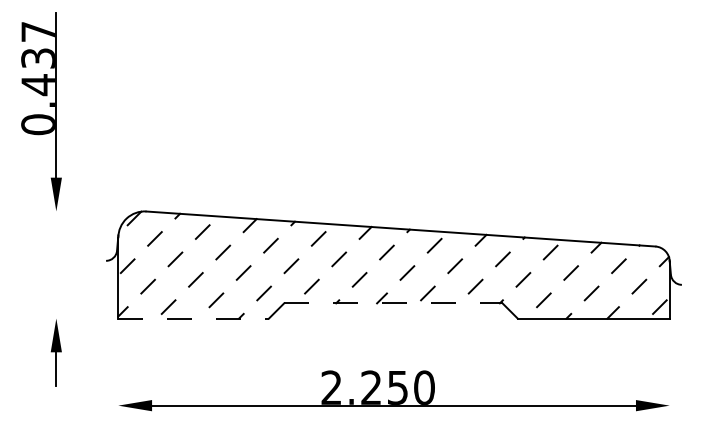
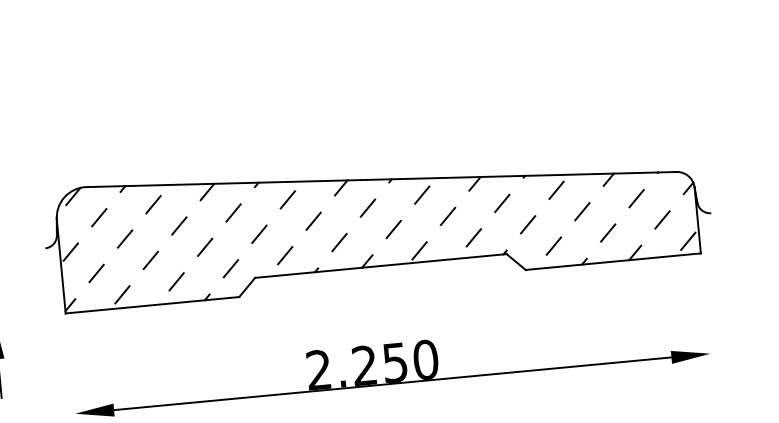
line: (393, 303) -> (381, 266), dashed -> solid
line: (194, 318) -> (153, 305), dashed -> solid

